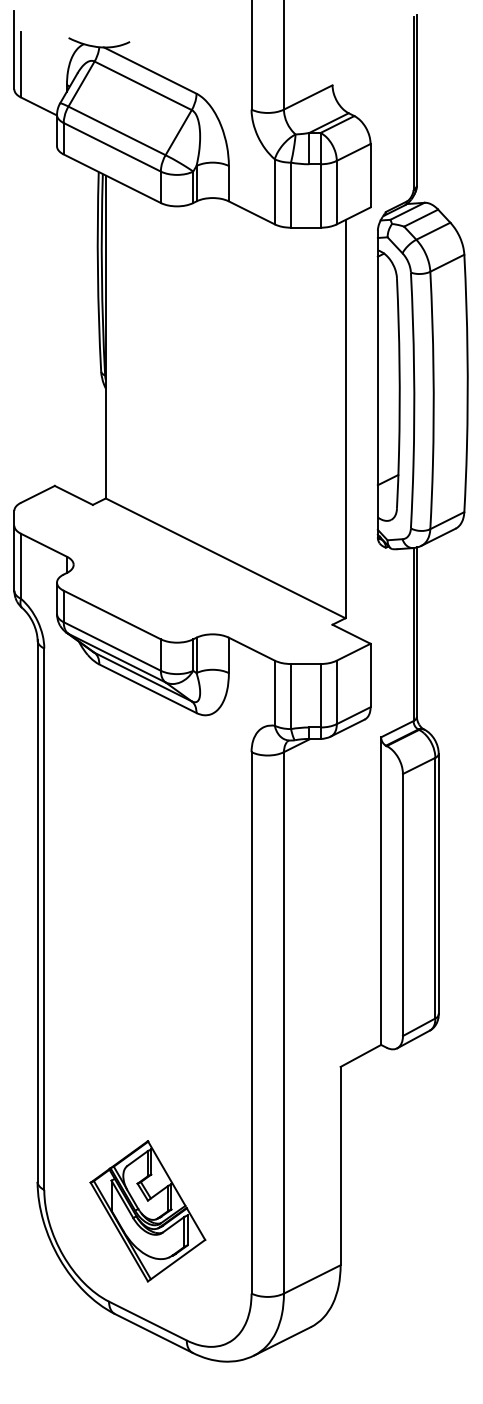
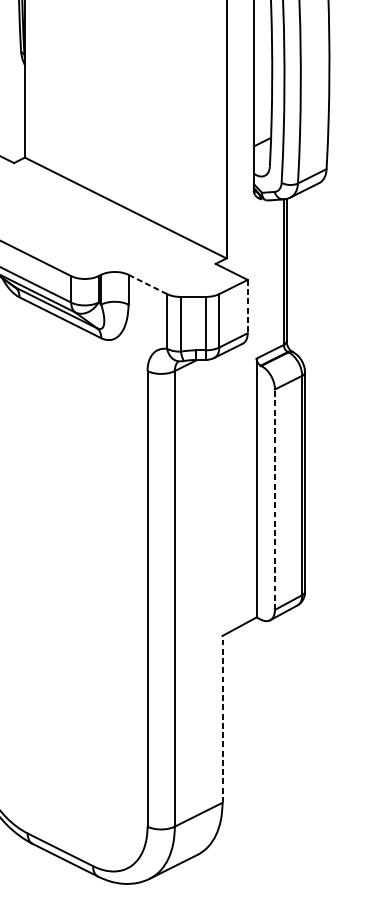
line: (251, 649) -> (147, 284), solid -> dashed
line: (370, 675) -> (247, 306), solid -> dashed
line: (402, 904) -> (274, 499), solid -> dashed
line: (340, 1165) -> (222, 718), solid -> dashed
part: (147, 1211) -> (60, 757), removed

